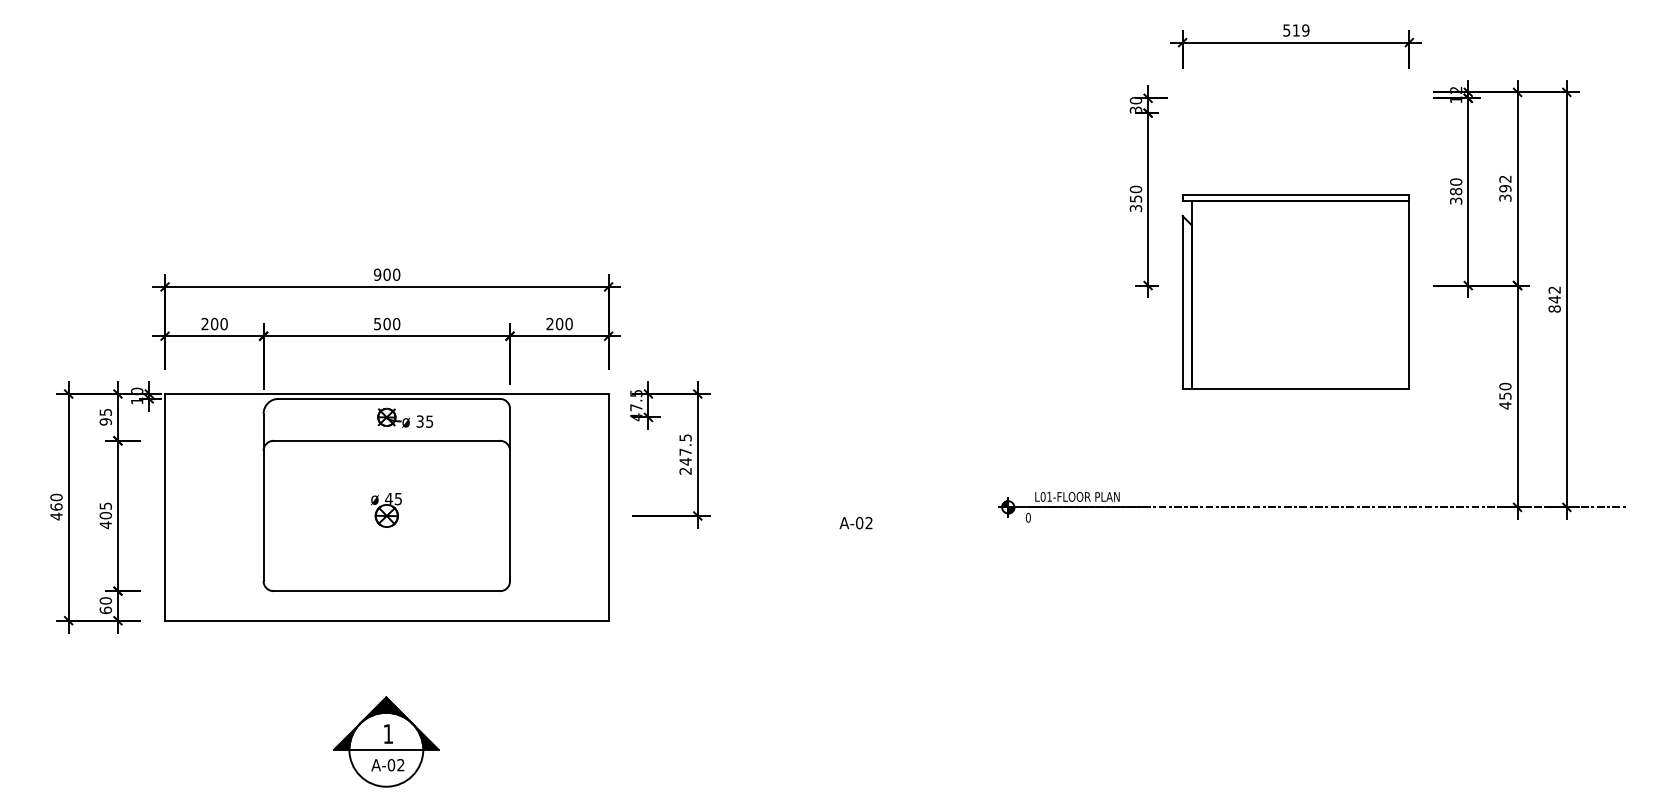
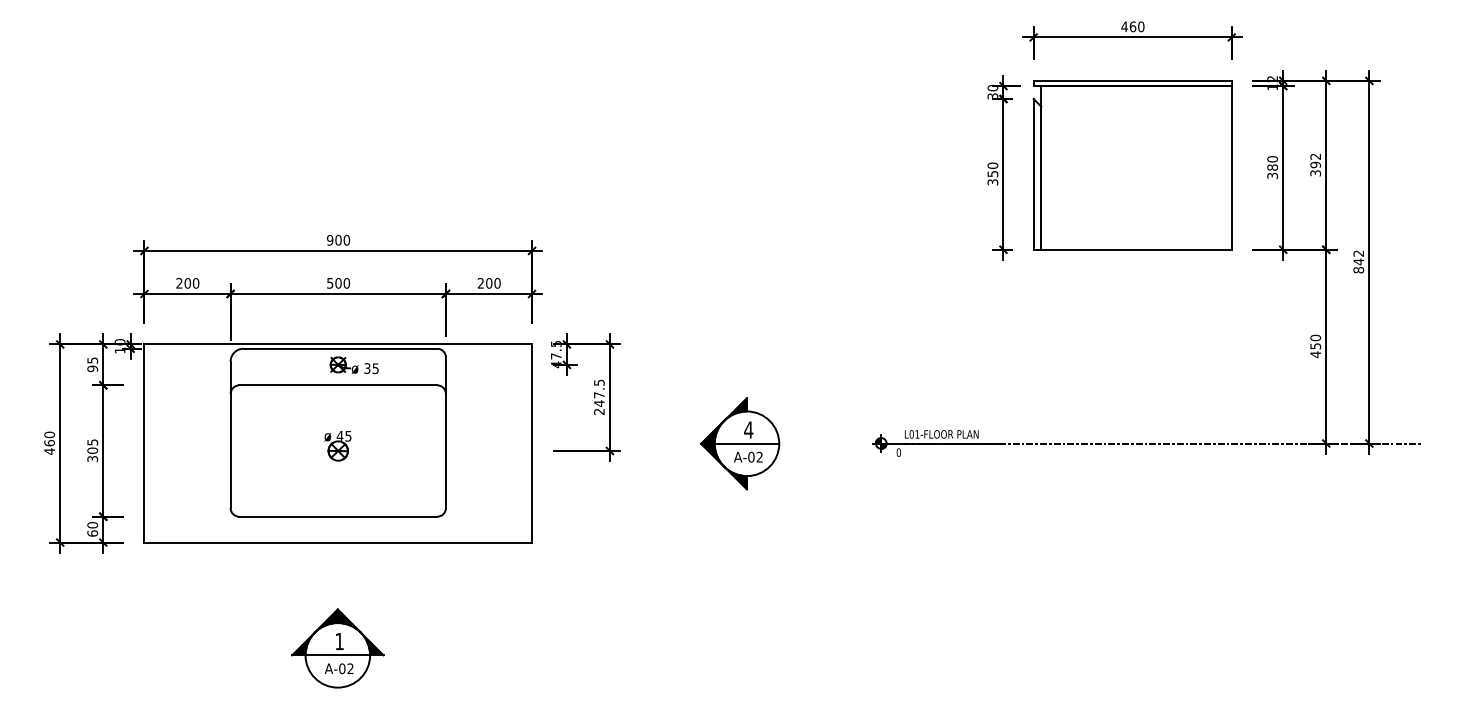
text: (1295, 30) -> (1132, 26), 519 -> 460
part: (1295, 291) -> (1132, 164), moved
part: (846, 507) -> (739, 443), added
text: (105, 525) -> (92, 459), 405 -> 305

